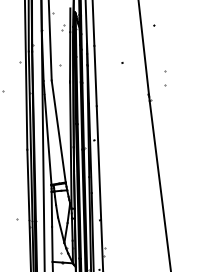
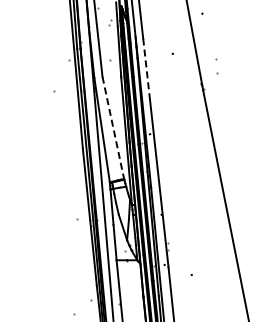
line: (95, 76) -> (146, 69), solid -> dashed
line: (58, 132) -> (113, 128), solid -> dashed

